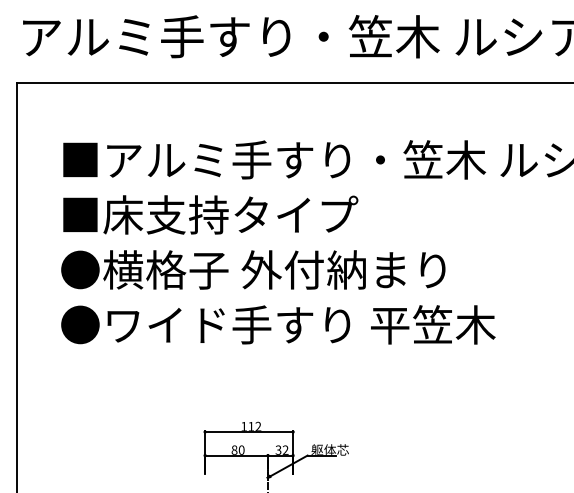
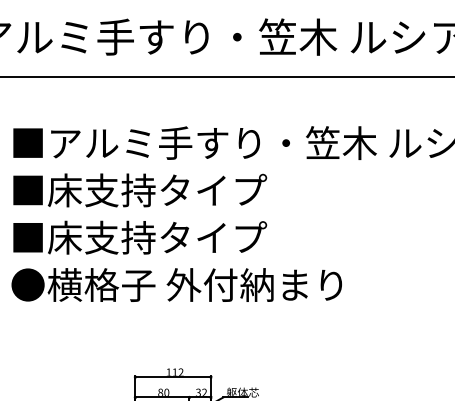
text: (253, 269) -> (176, 237), ●横格子 外付納まり -> ■床支持タイプ
text: (299, 324) -> (216, 284), ●ワイド手すり 平笠木 -> ●横格子 外付納まり

